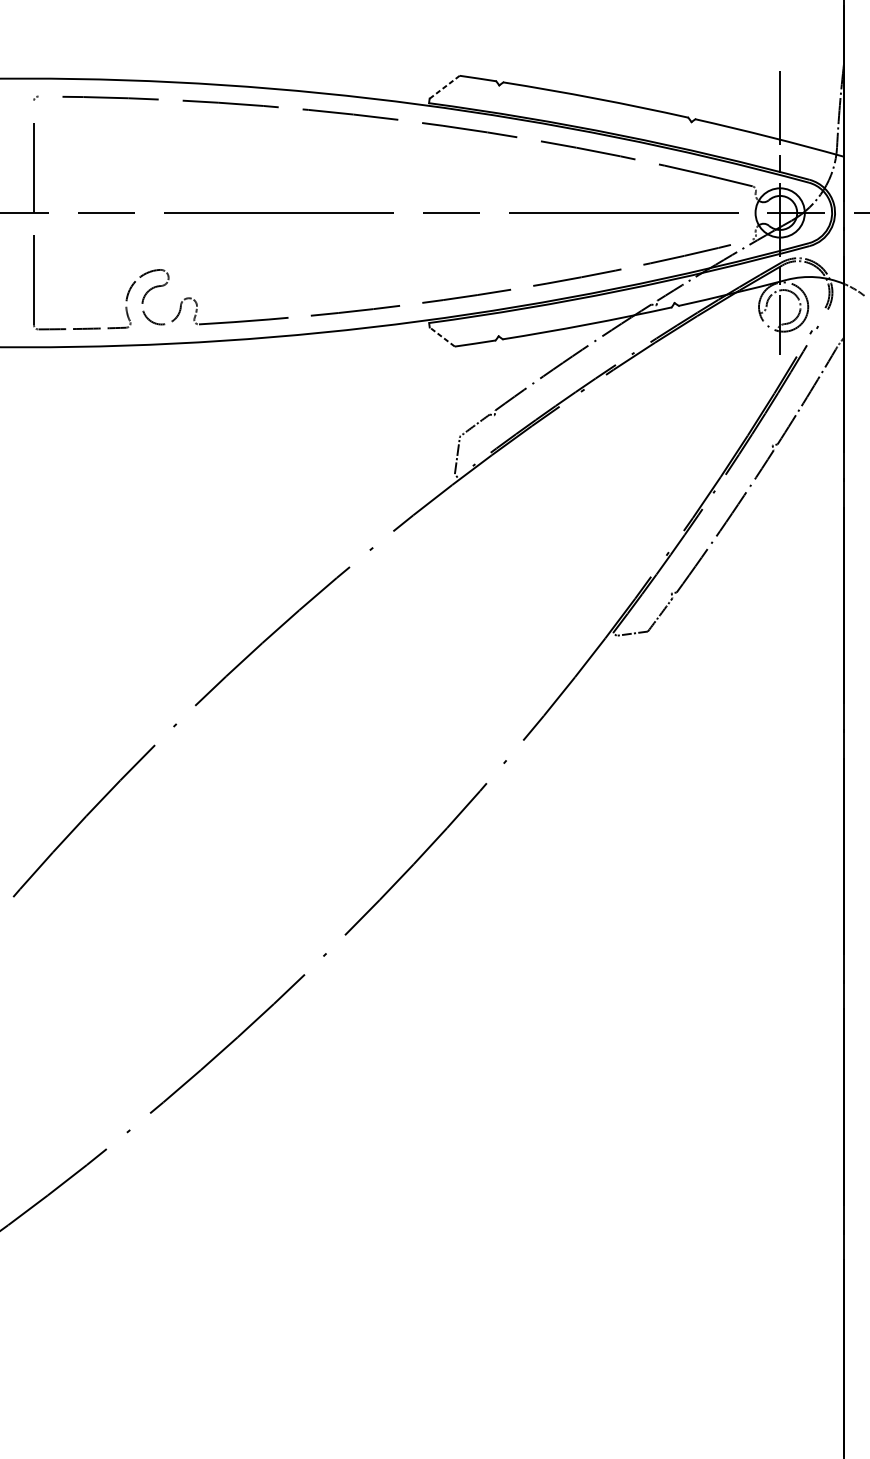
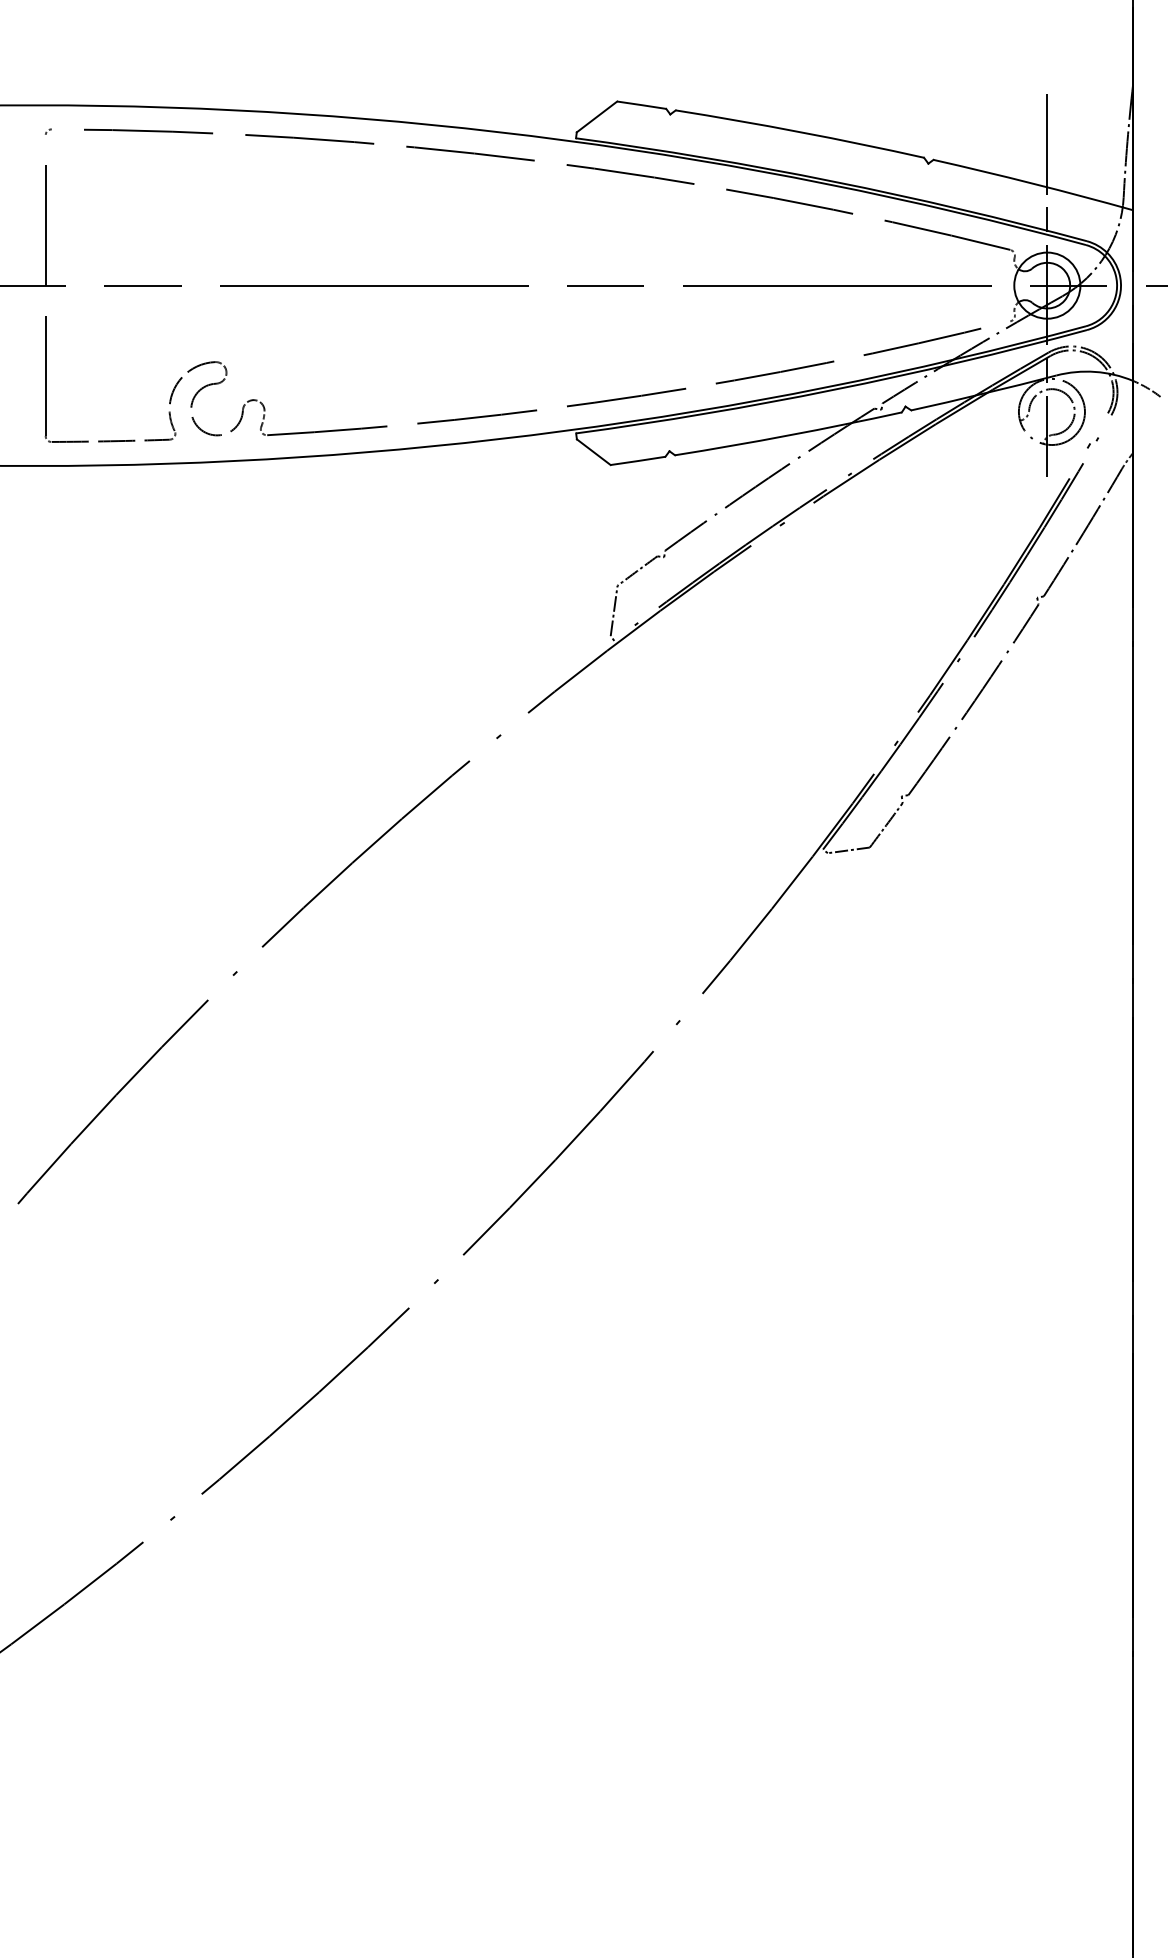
line: (445, 86) -> (597, 116), dashed -> solid
line: (442, 336) -> (593, 451), dashed -> solid

